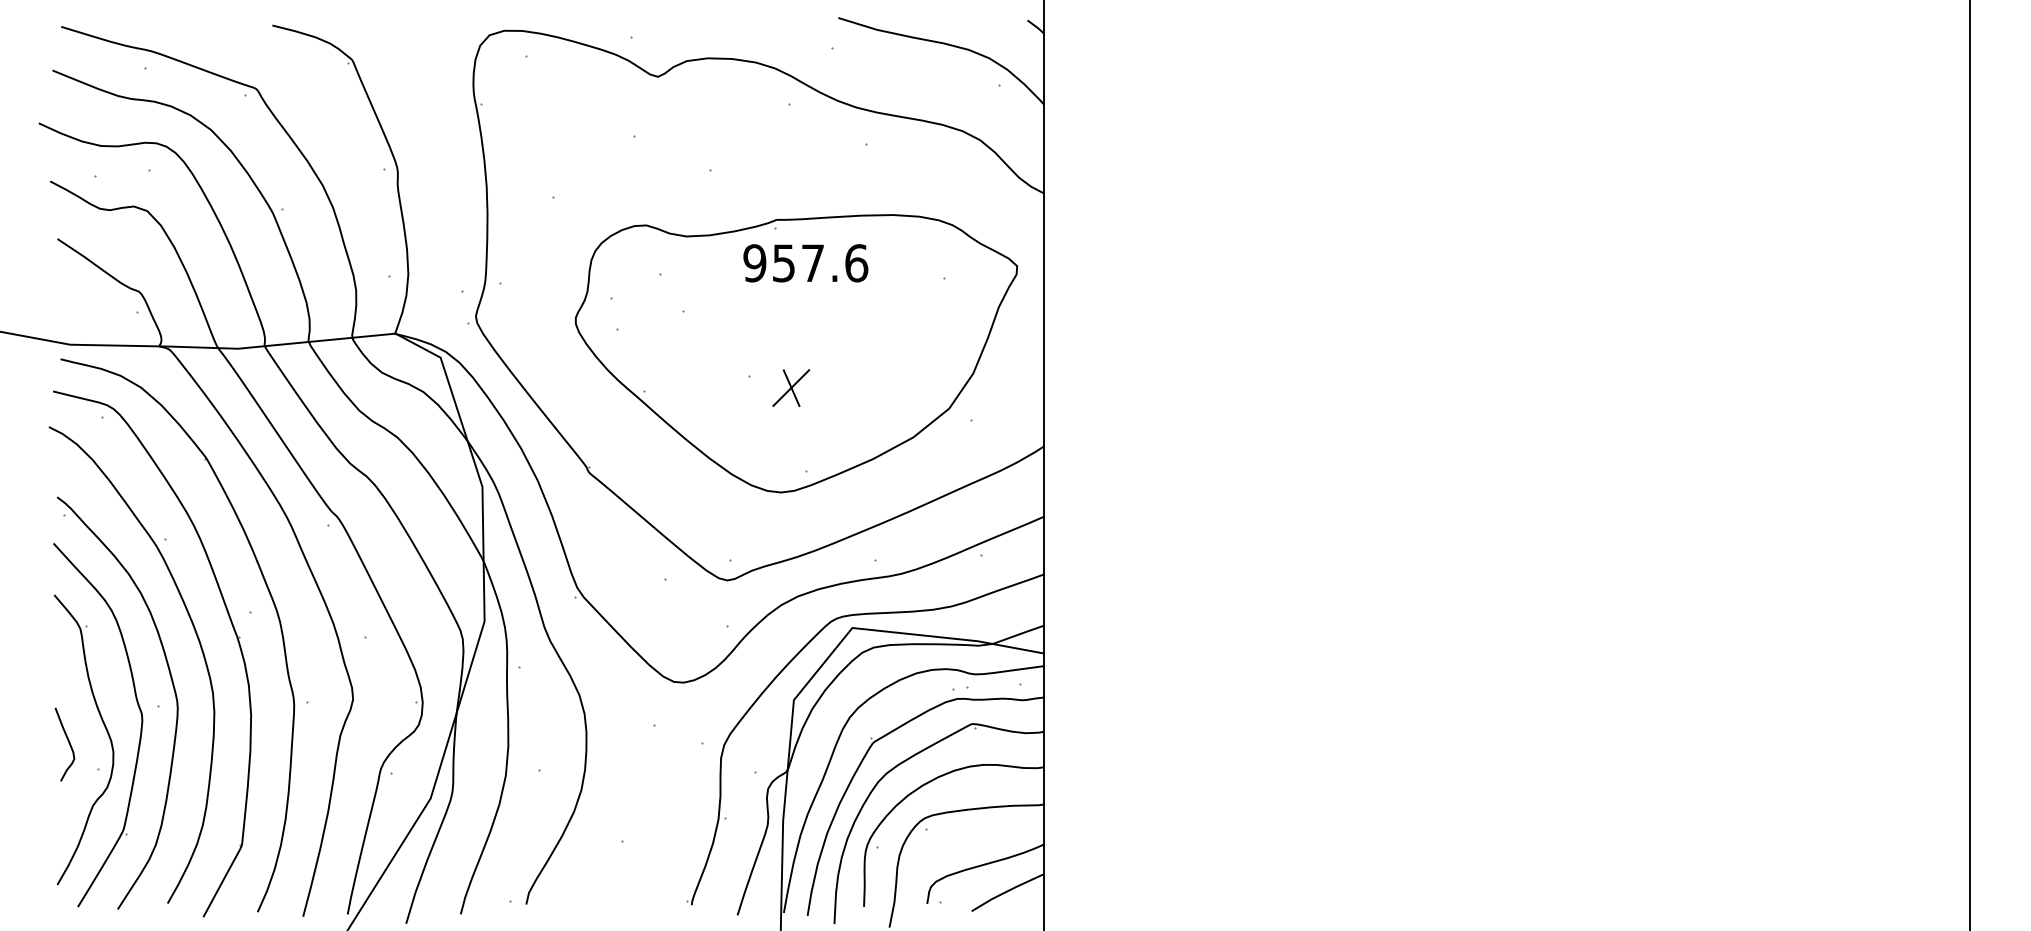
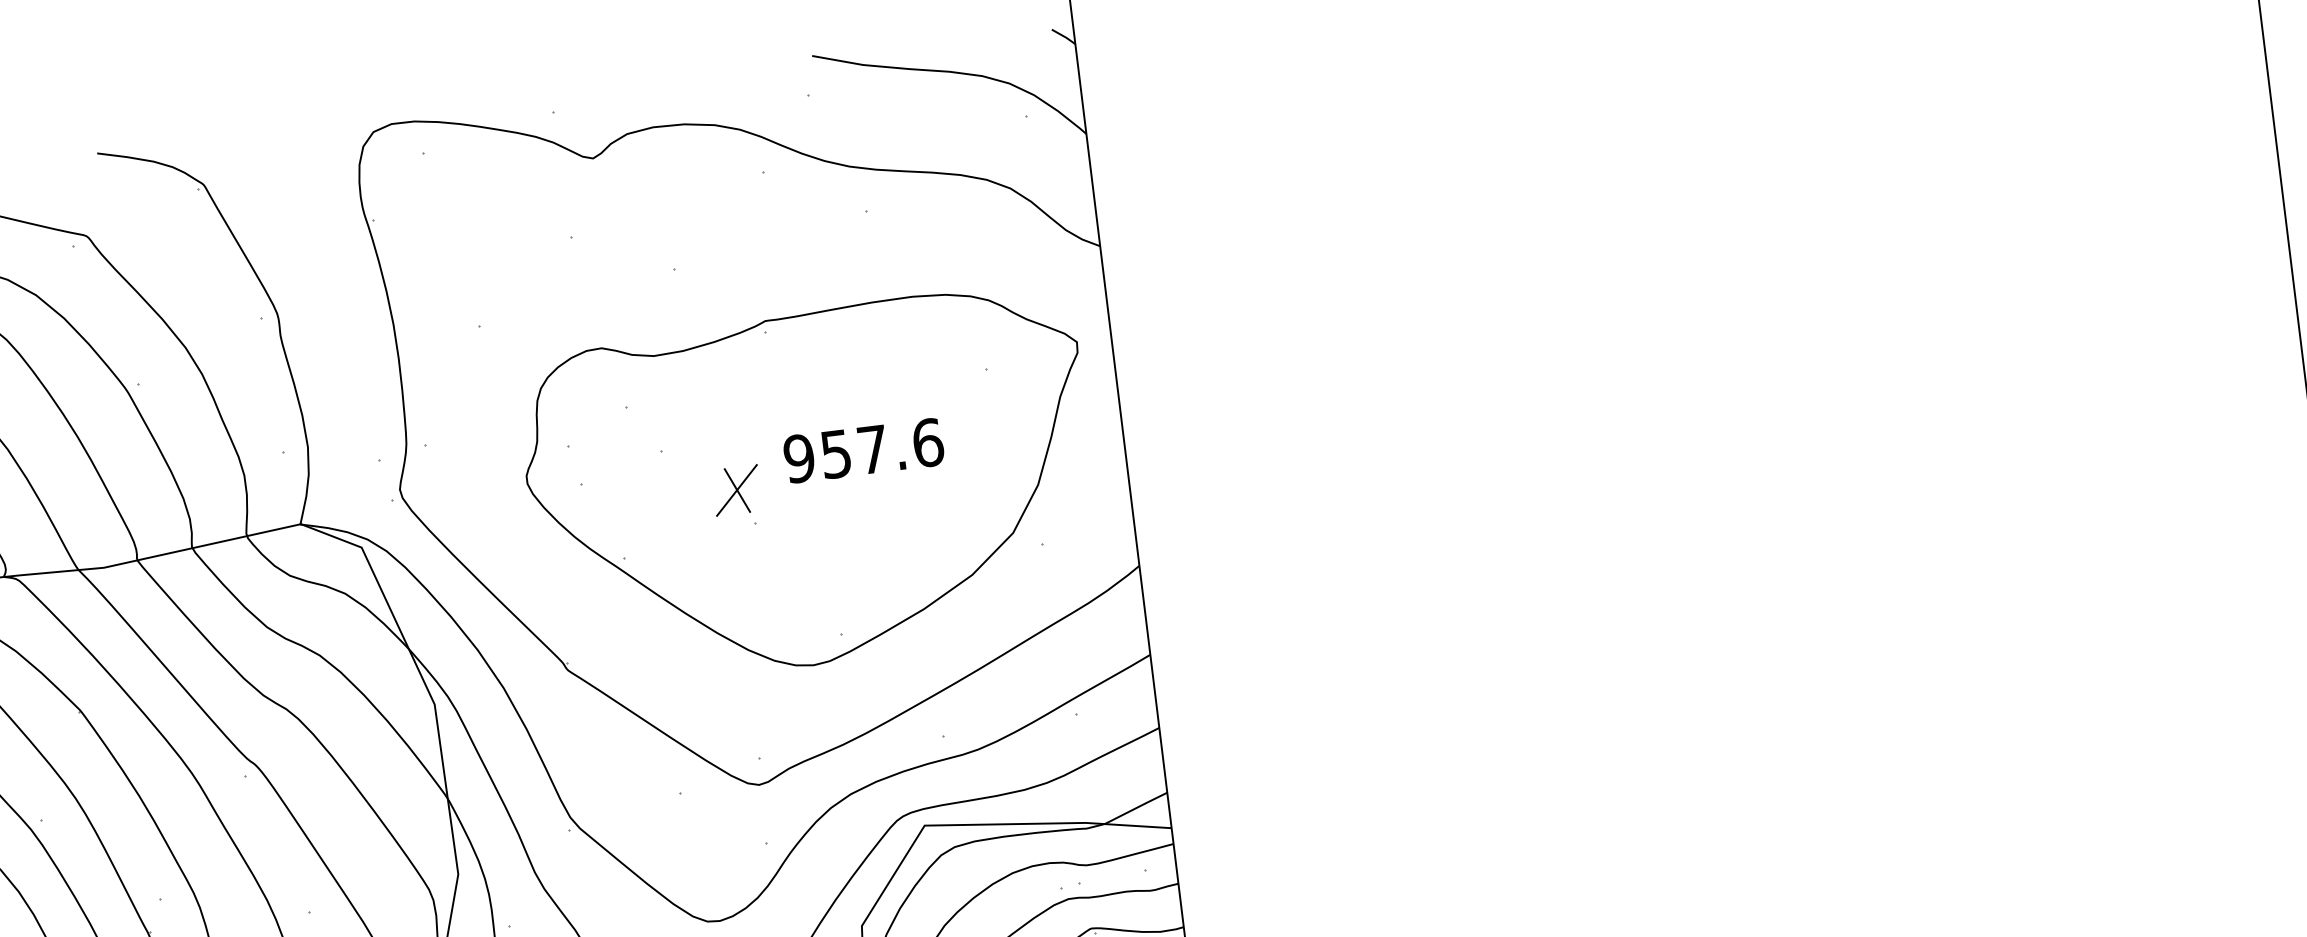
part: (812, 265) -> (872, 452), moved
part: (791, 387) -> (737, 489), moved

